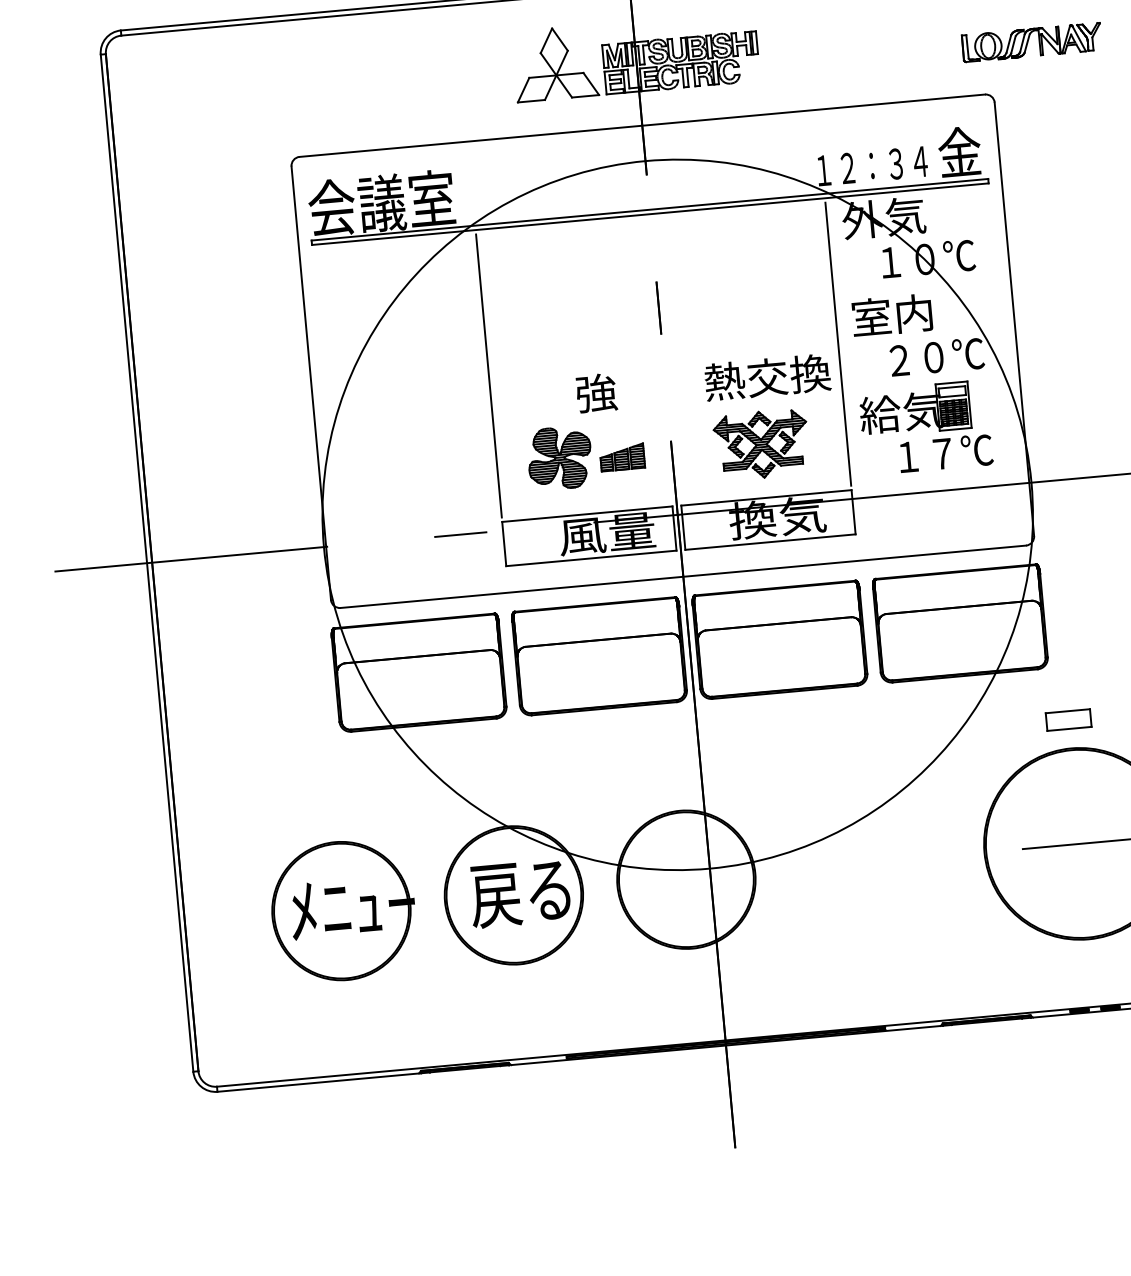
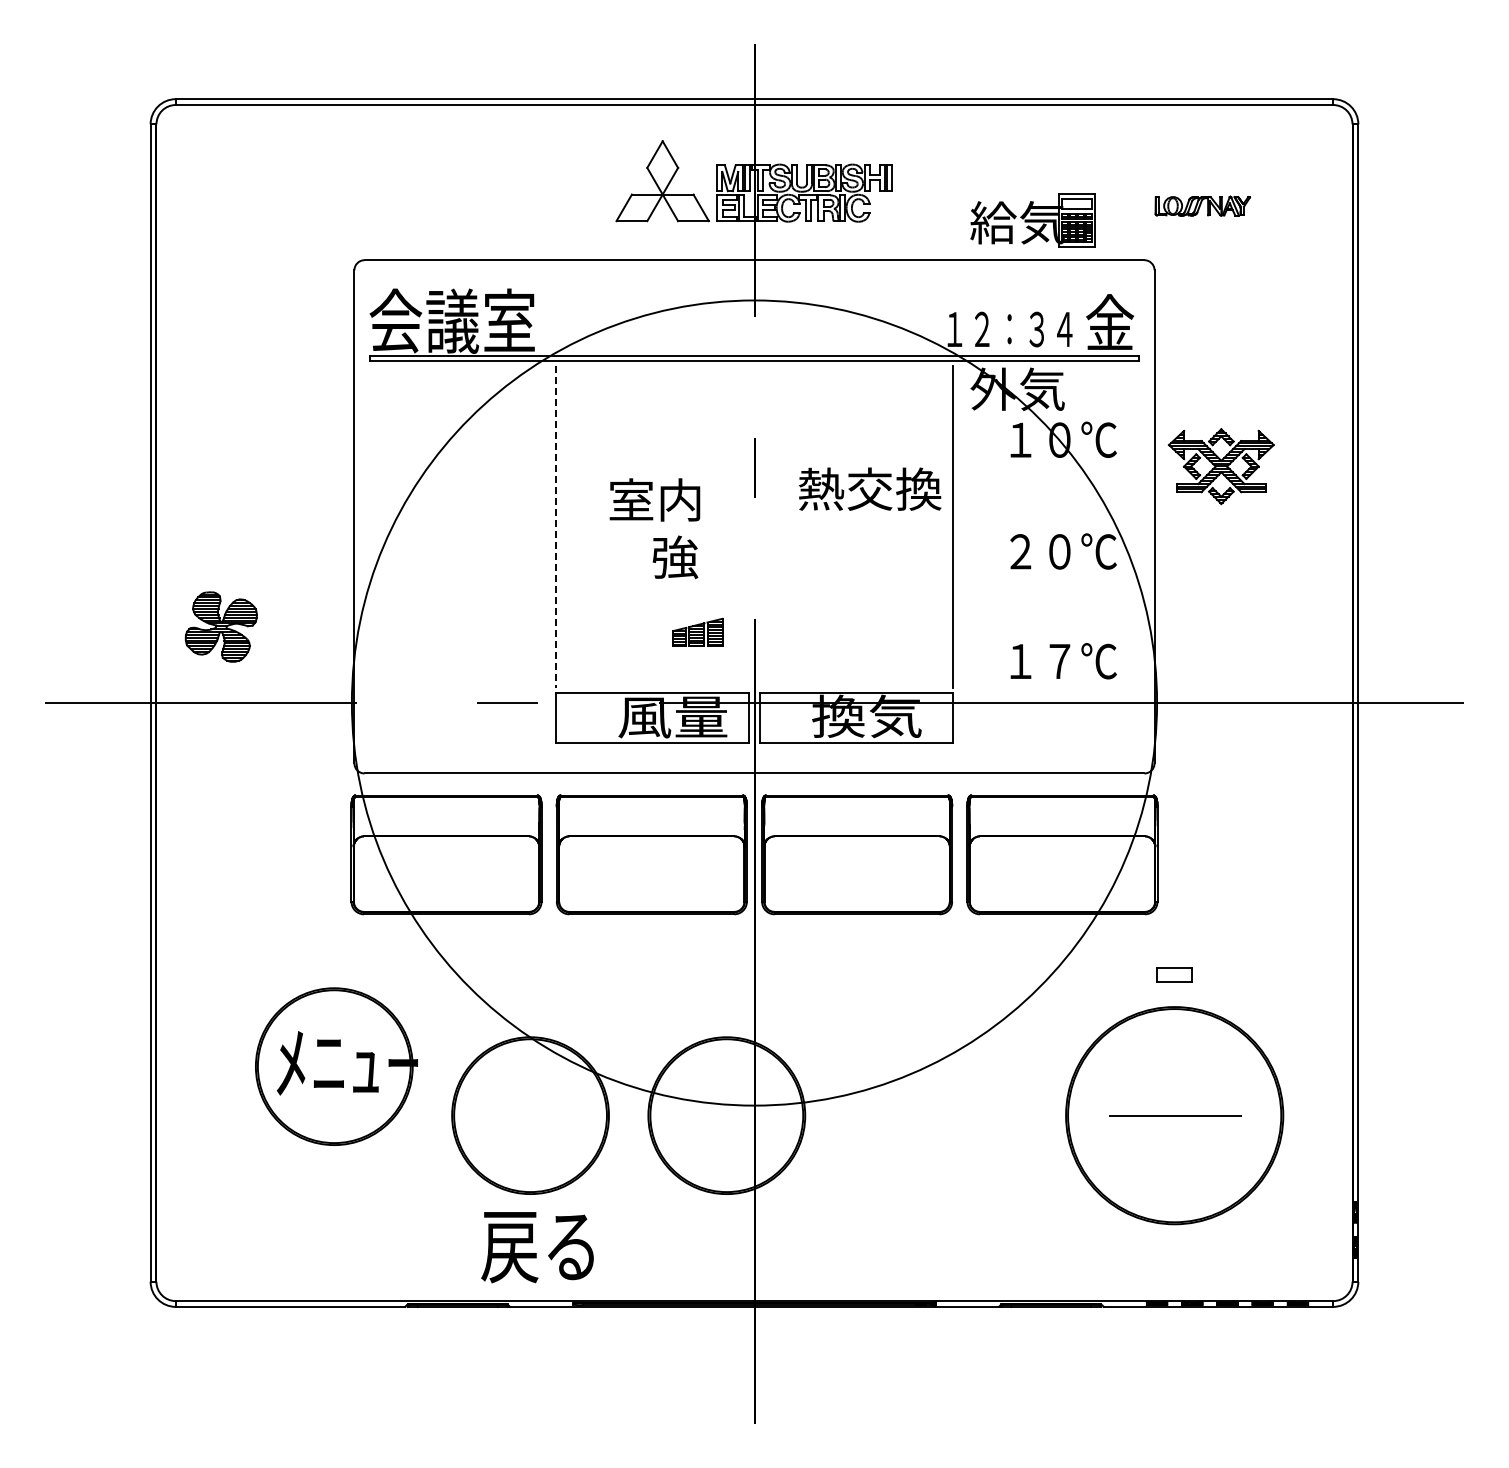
part: (1031, 41) -> (1202, 205), size x0.6
text: (891, 315) -> (654, 499), moved
line: (488, 376) -> (555, 527), solid -> dashed
text: (767, 376) -> (870, 488), moved
part: (914, 409) -> (1032, 220), moved
part: (760, 444) -> (1220, 466), moved
part: (559, 457) -> (220, 626), moved
part: (1068, 719) -> (1174, 974), size x0.7
text: (519, 893) -> (537, 1247), moved
part: (343, 910) -> (336, 1066), moved

